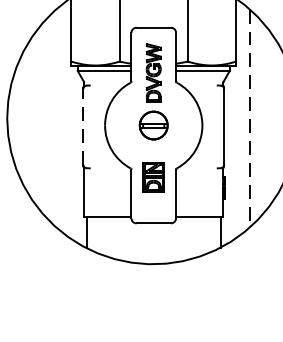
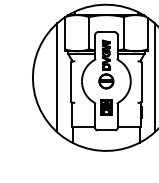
line: (56, 117) -> (57, 77), added
line: (249, 117) -> (154, 77), dashed -> solid
line: (84, 127) -> (71, 82), dashed -> solid

